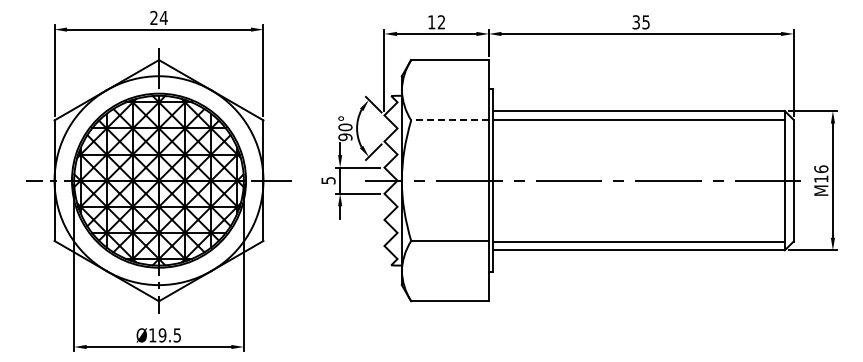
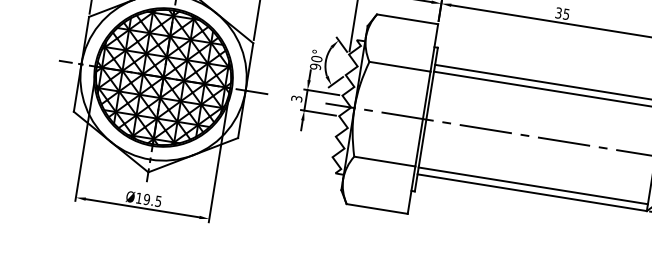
line: (450, 120) -> (400, 66), dashed -> solid
text: (327, 180) -> (296, 98), 5 -> 3

